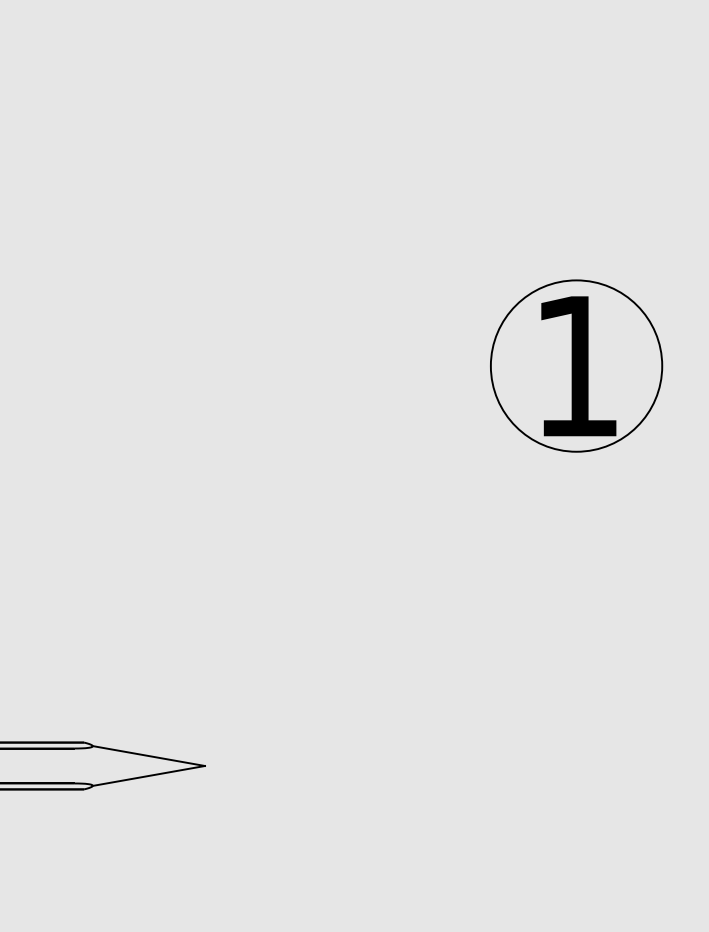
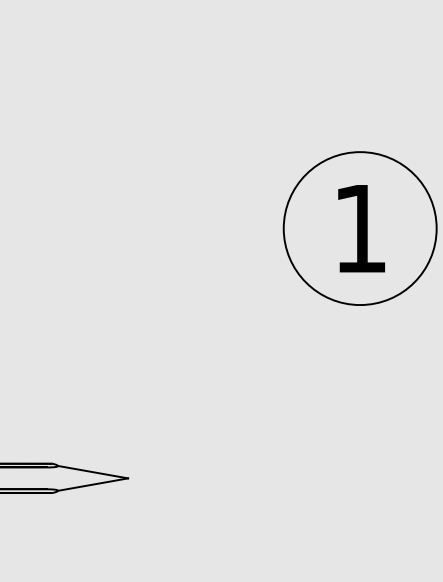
circle: (575, 365) -> (359, 228), size x1.43

